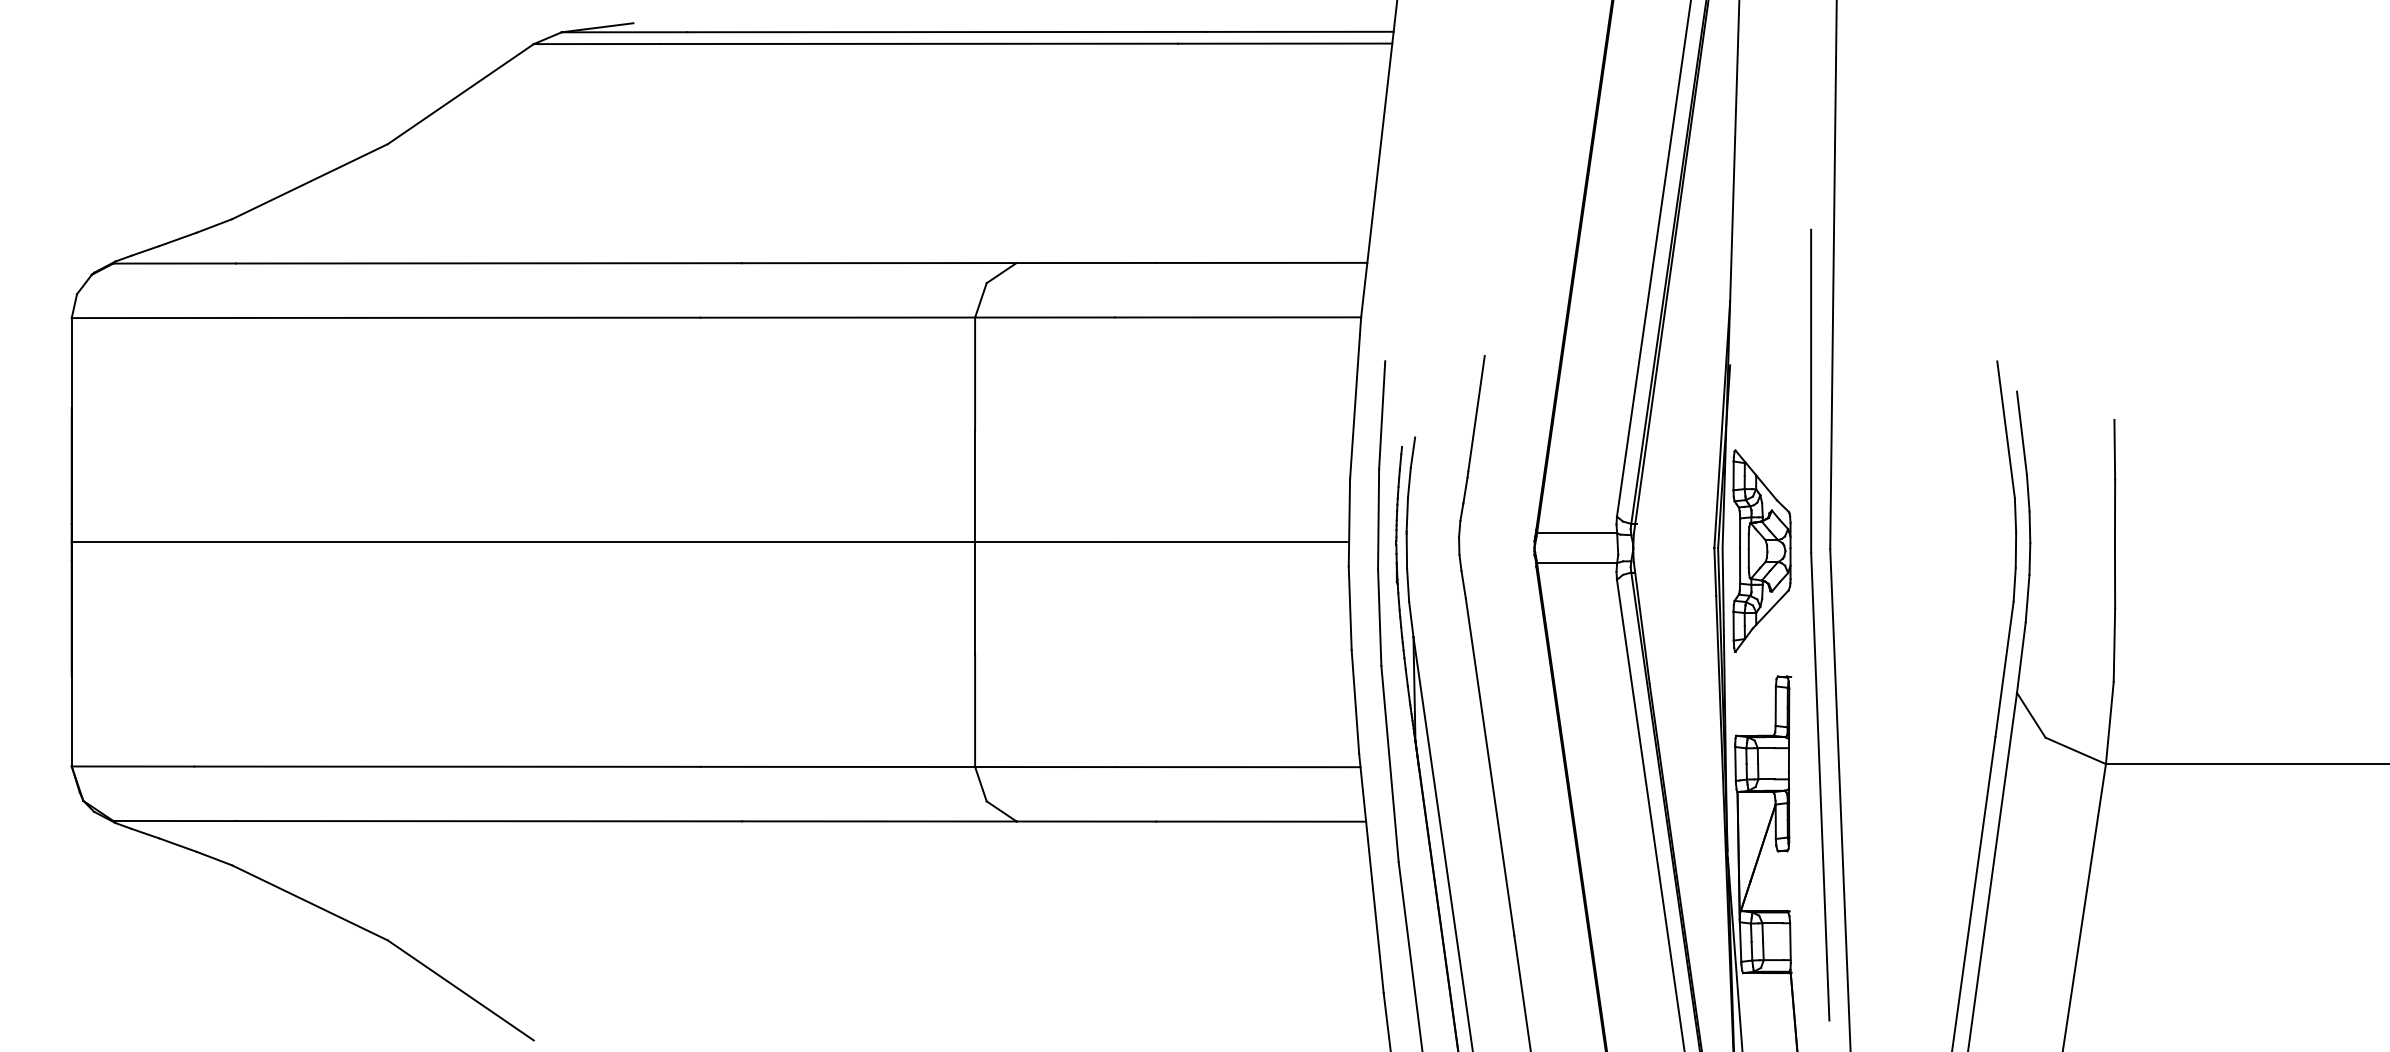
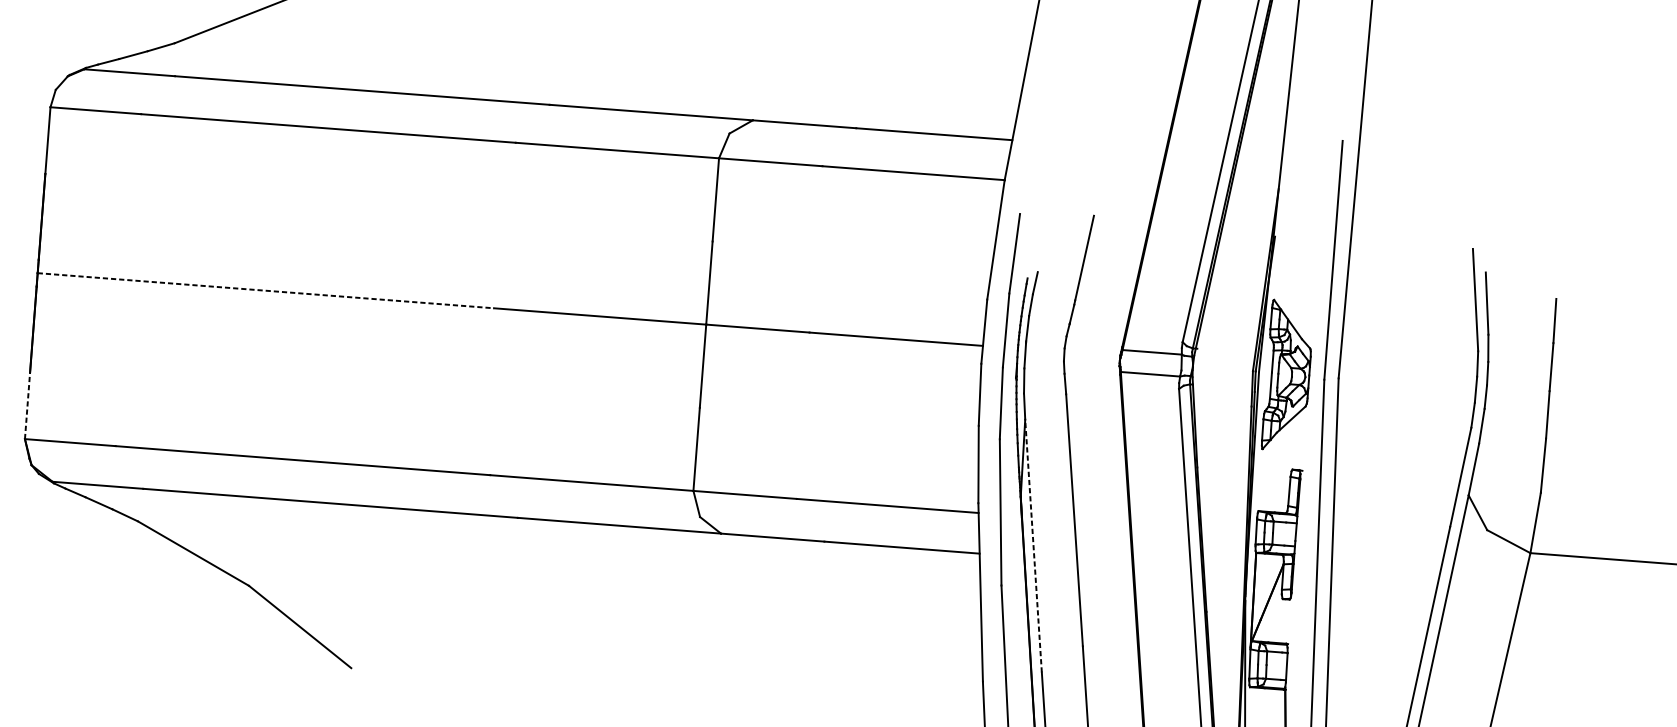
line: (380, 542) -> (266, 290), solid -> dashed
line: (71, 720) -> (27, 405), solid -> dashed
line: (1437, 805) -> (1033, 545), solid -> dashed

